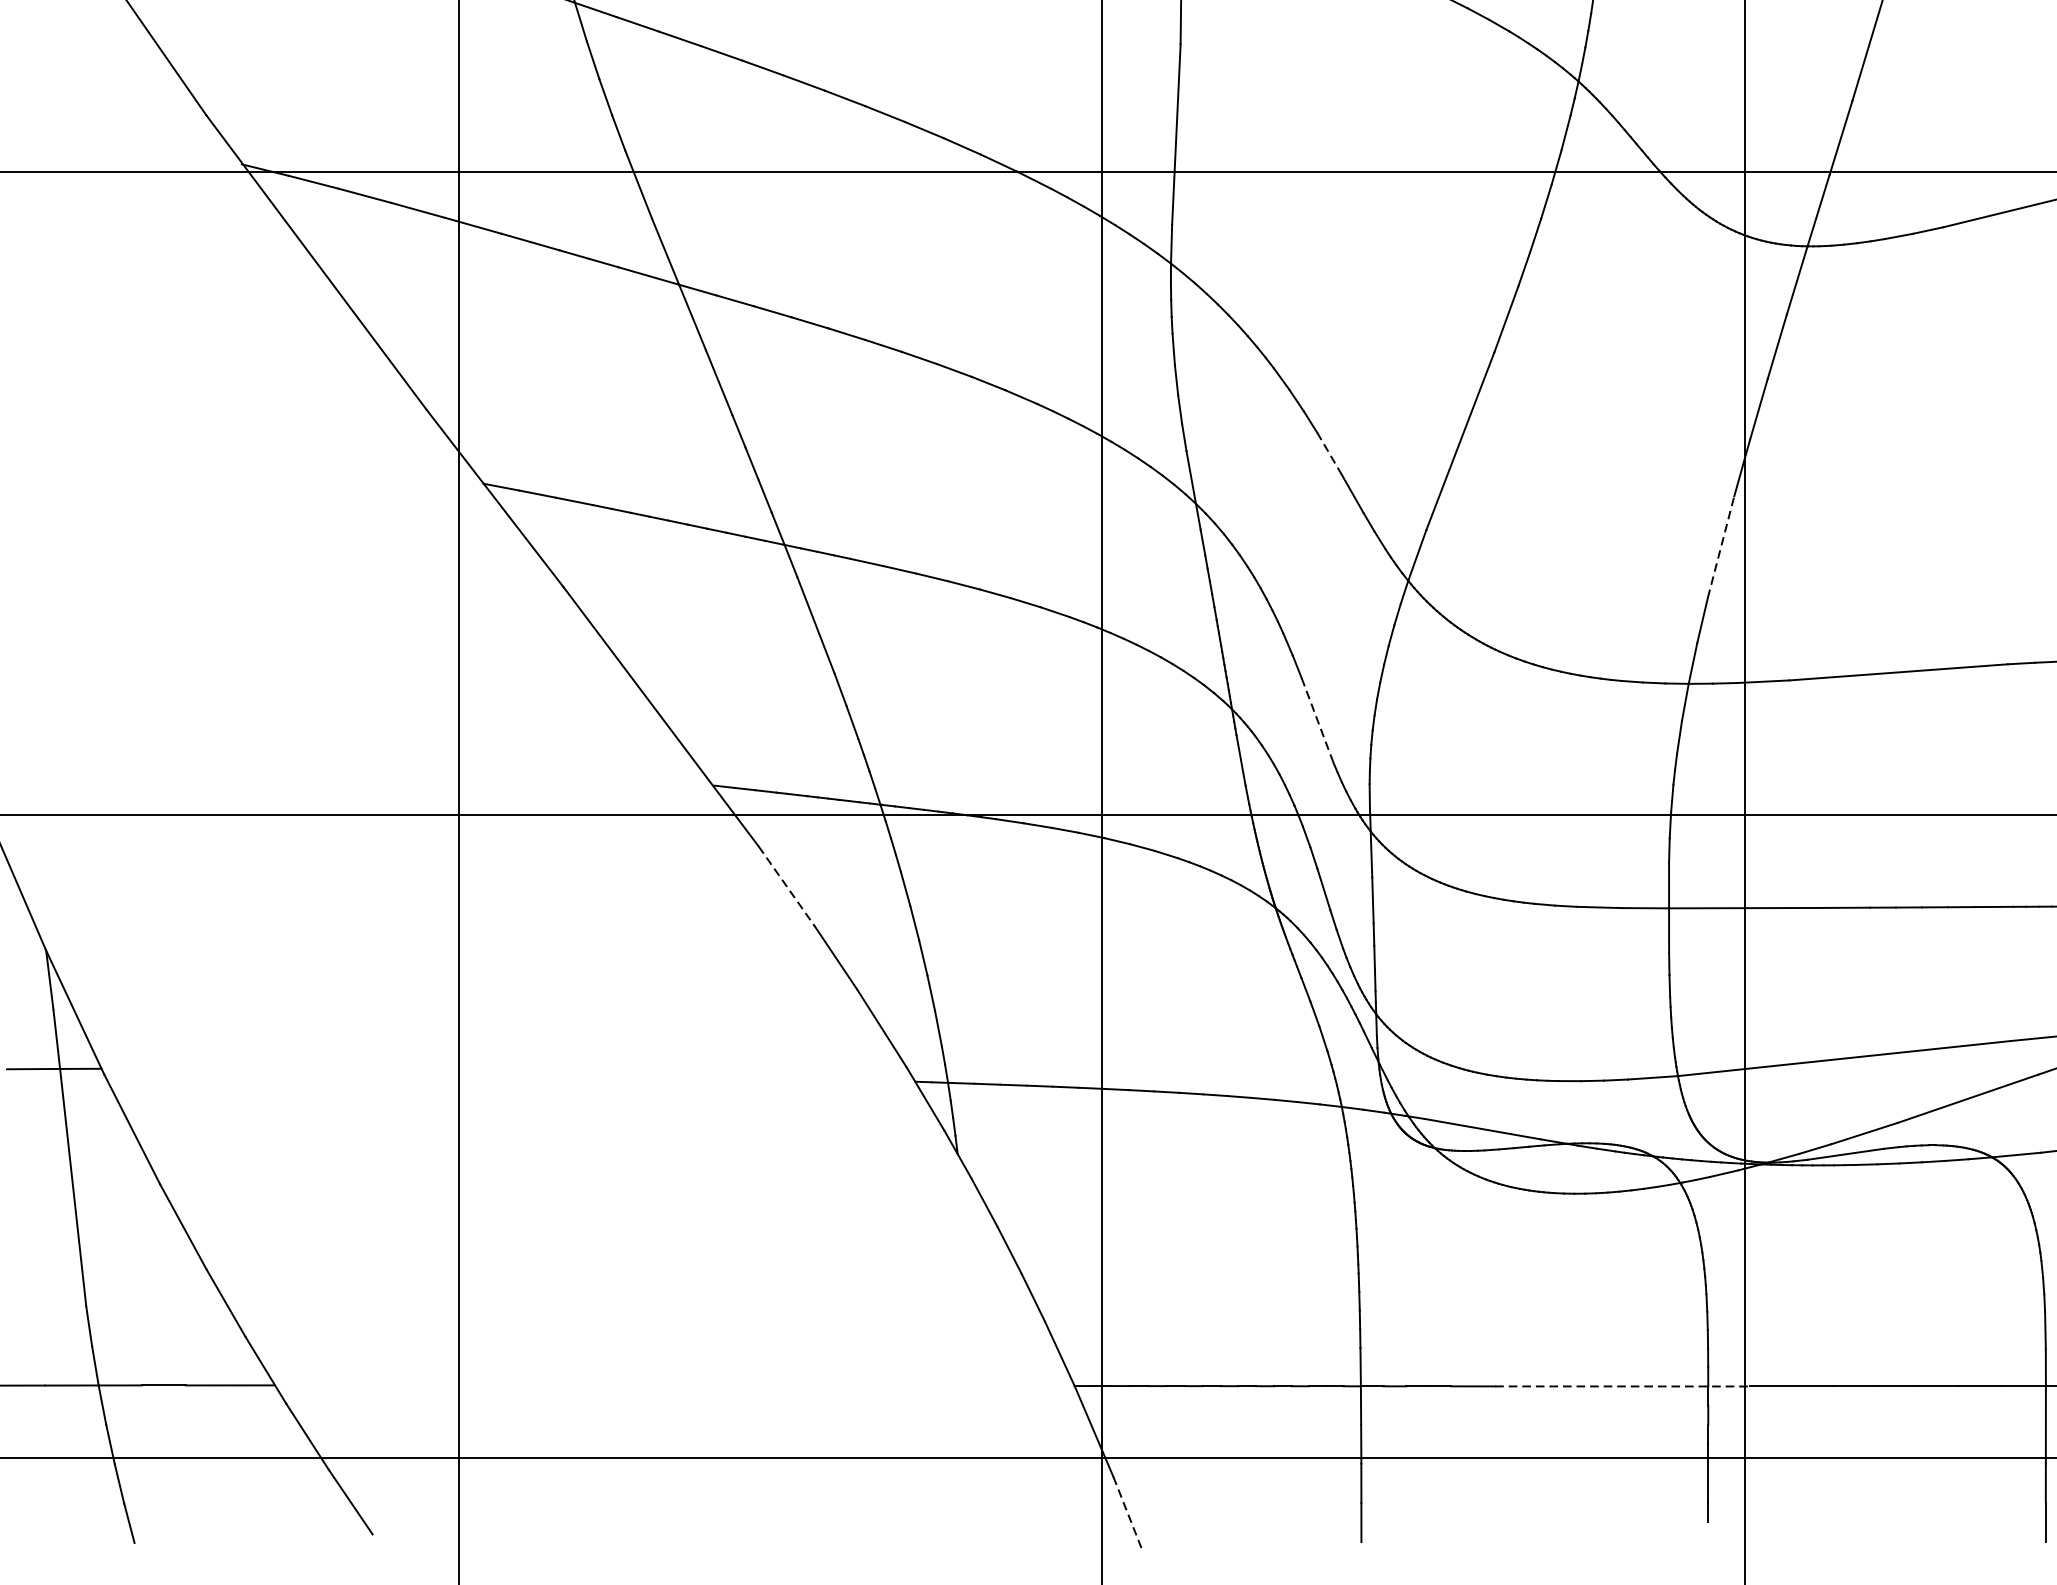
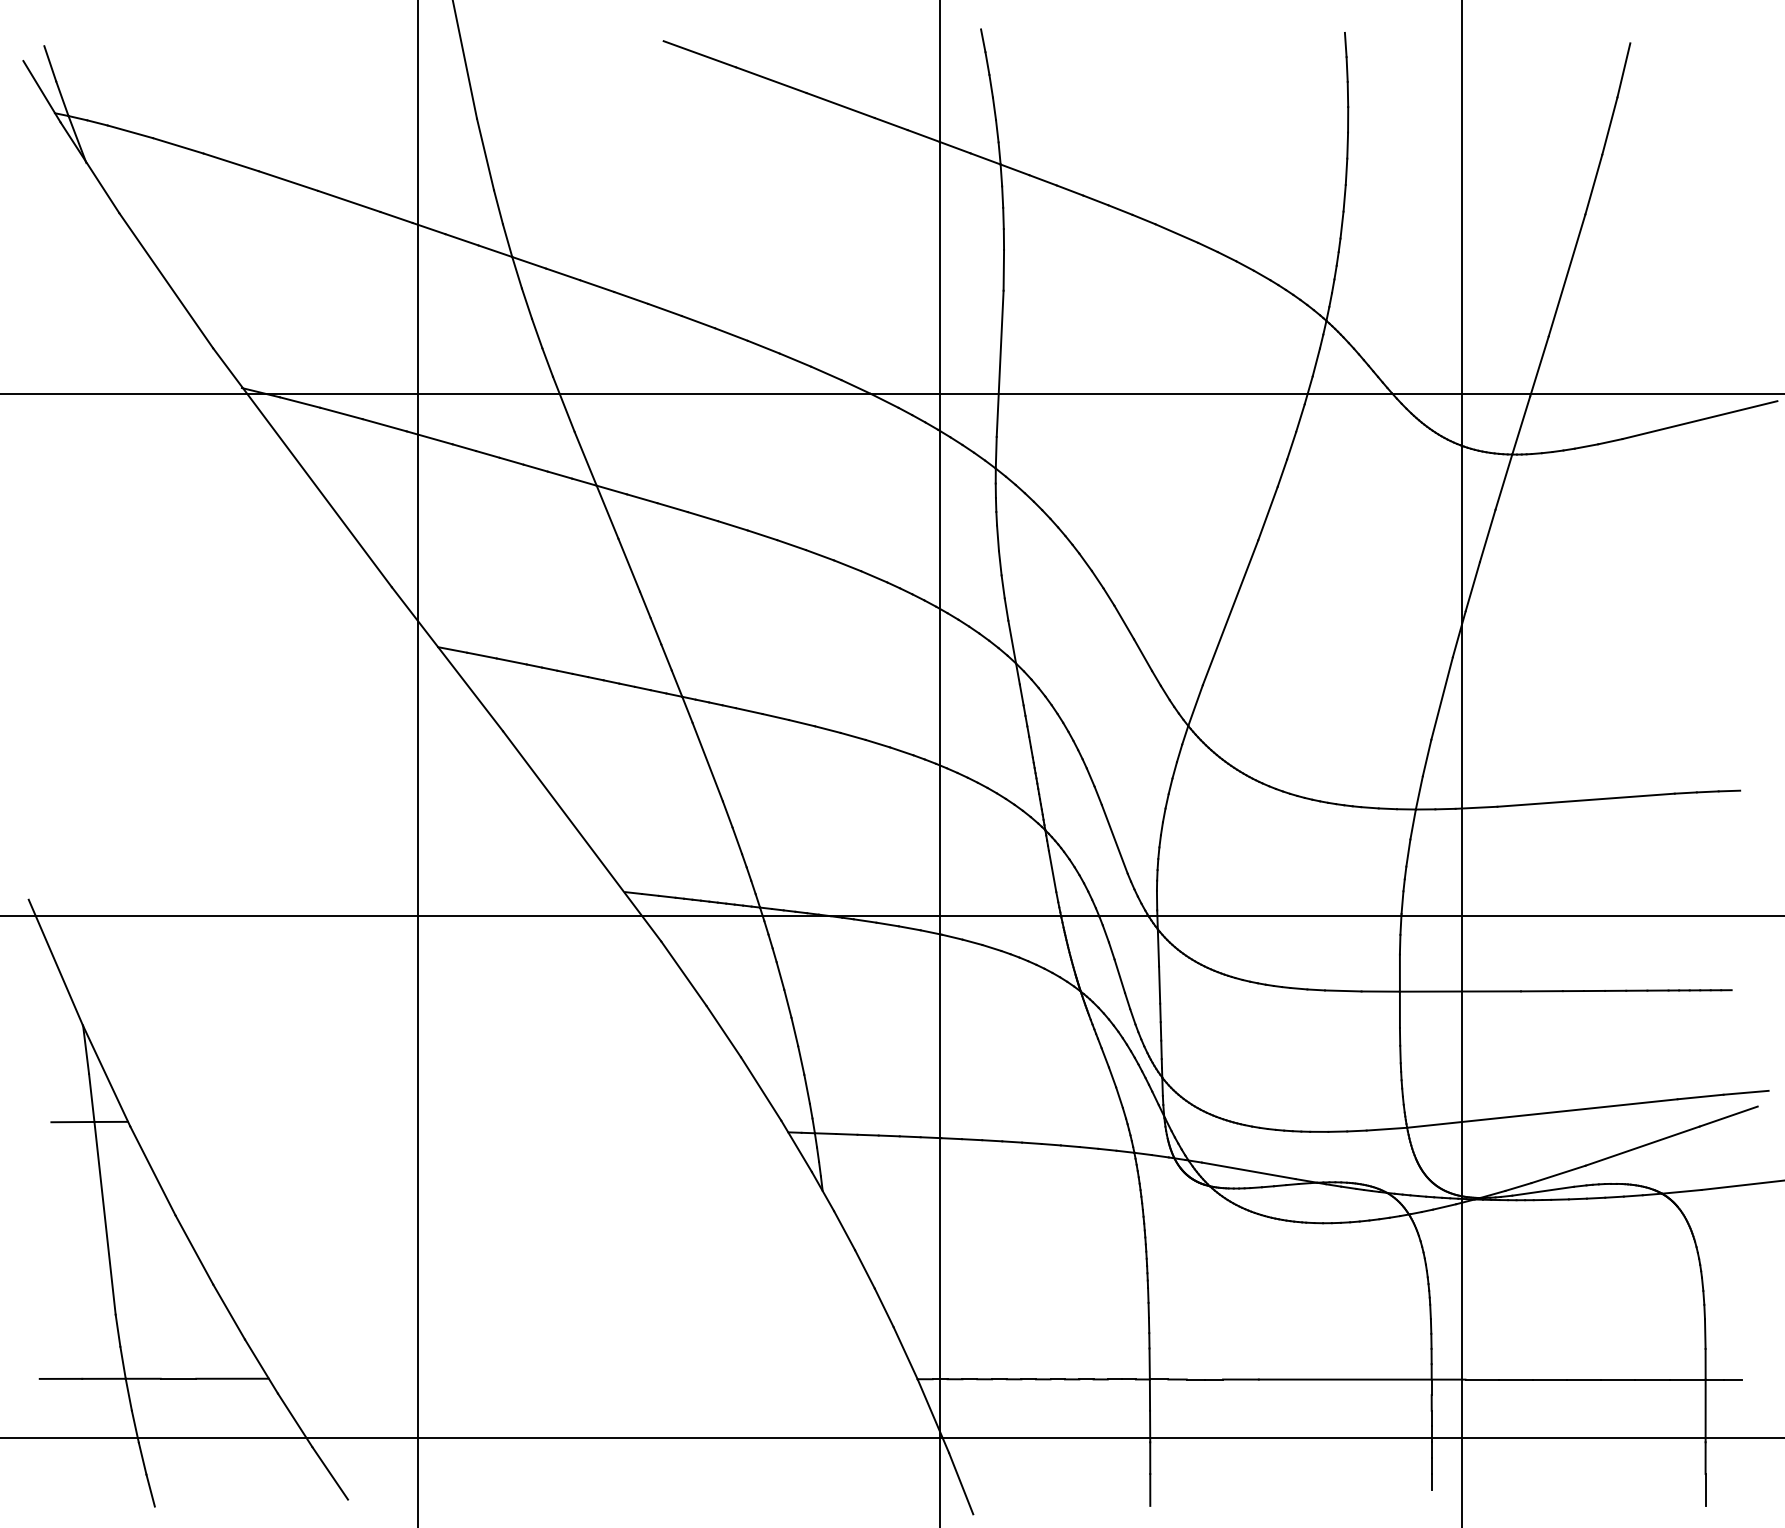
line: (1329, 453) -> (1124, 622), dashed -> solid
line: (1721, 547) -> (1442, 698), dashed -> solid
line: (1317, 720) -> (1114, 839), dashed -> solid
line: (787, 887) -> (684, 974), dashed -> solid
line: (1622, 1386) -> (1362, 1379), dashed -> solid
line: (1128, 1514) -> (961, 1483), dashed -> solid

